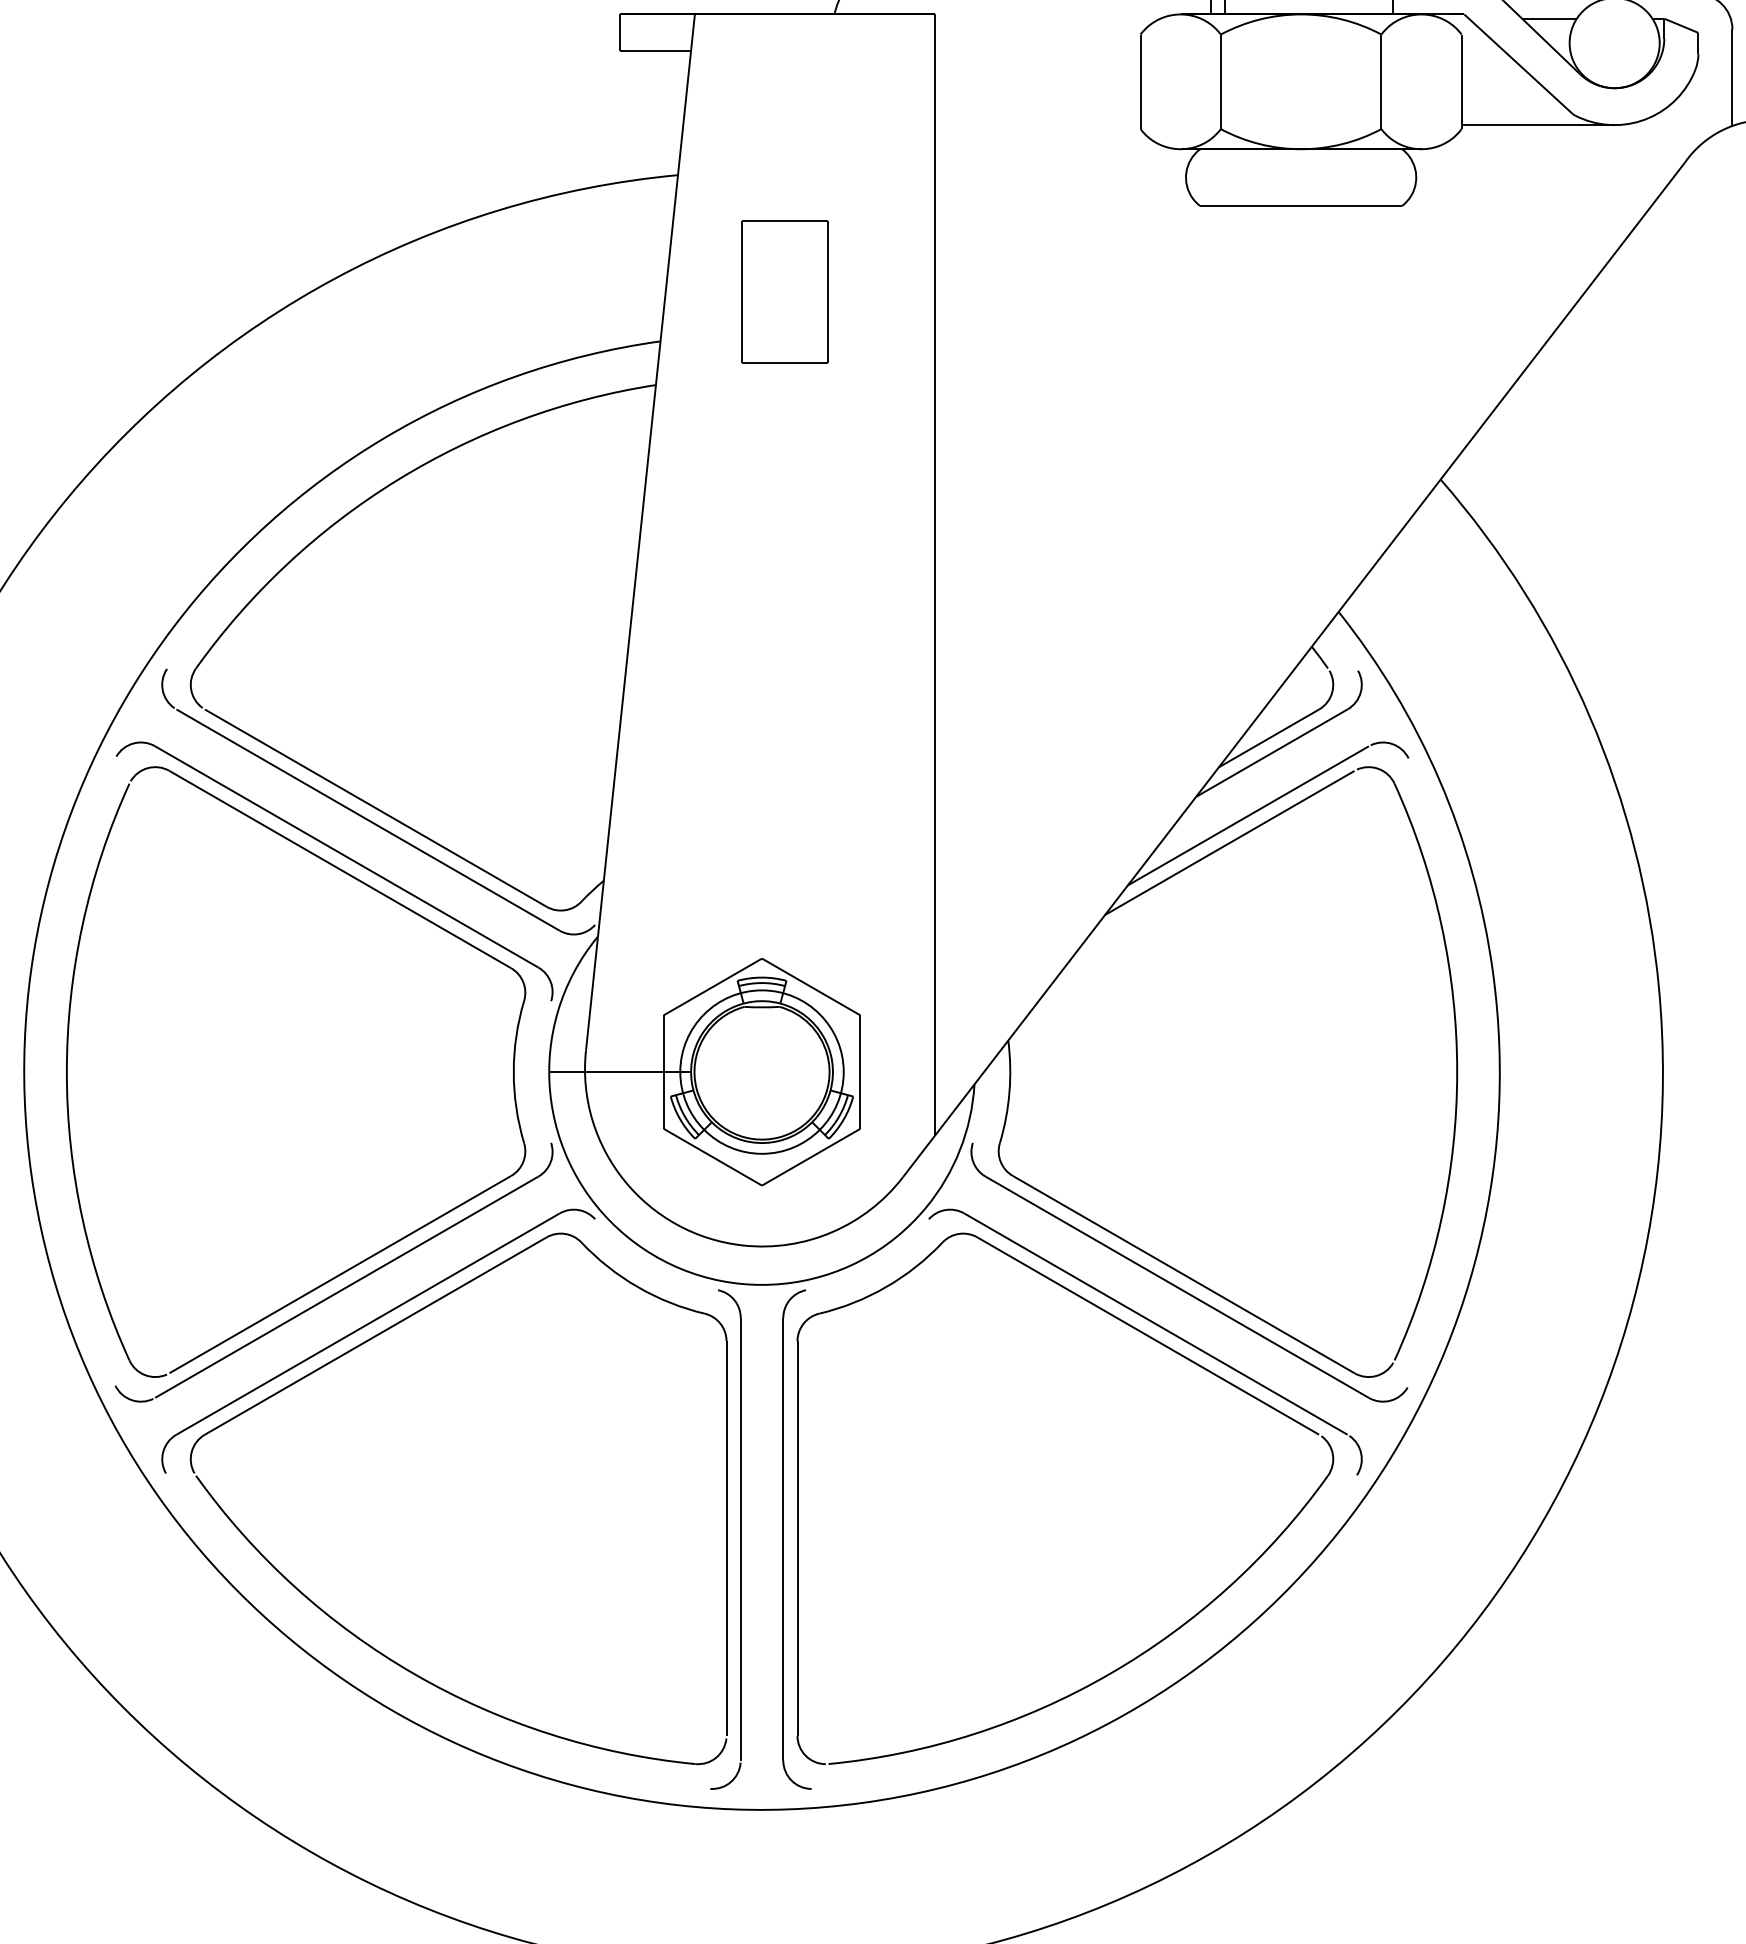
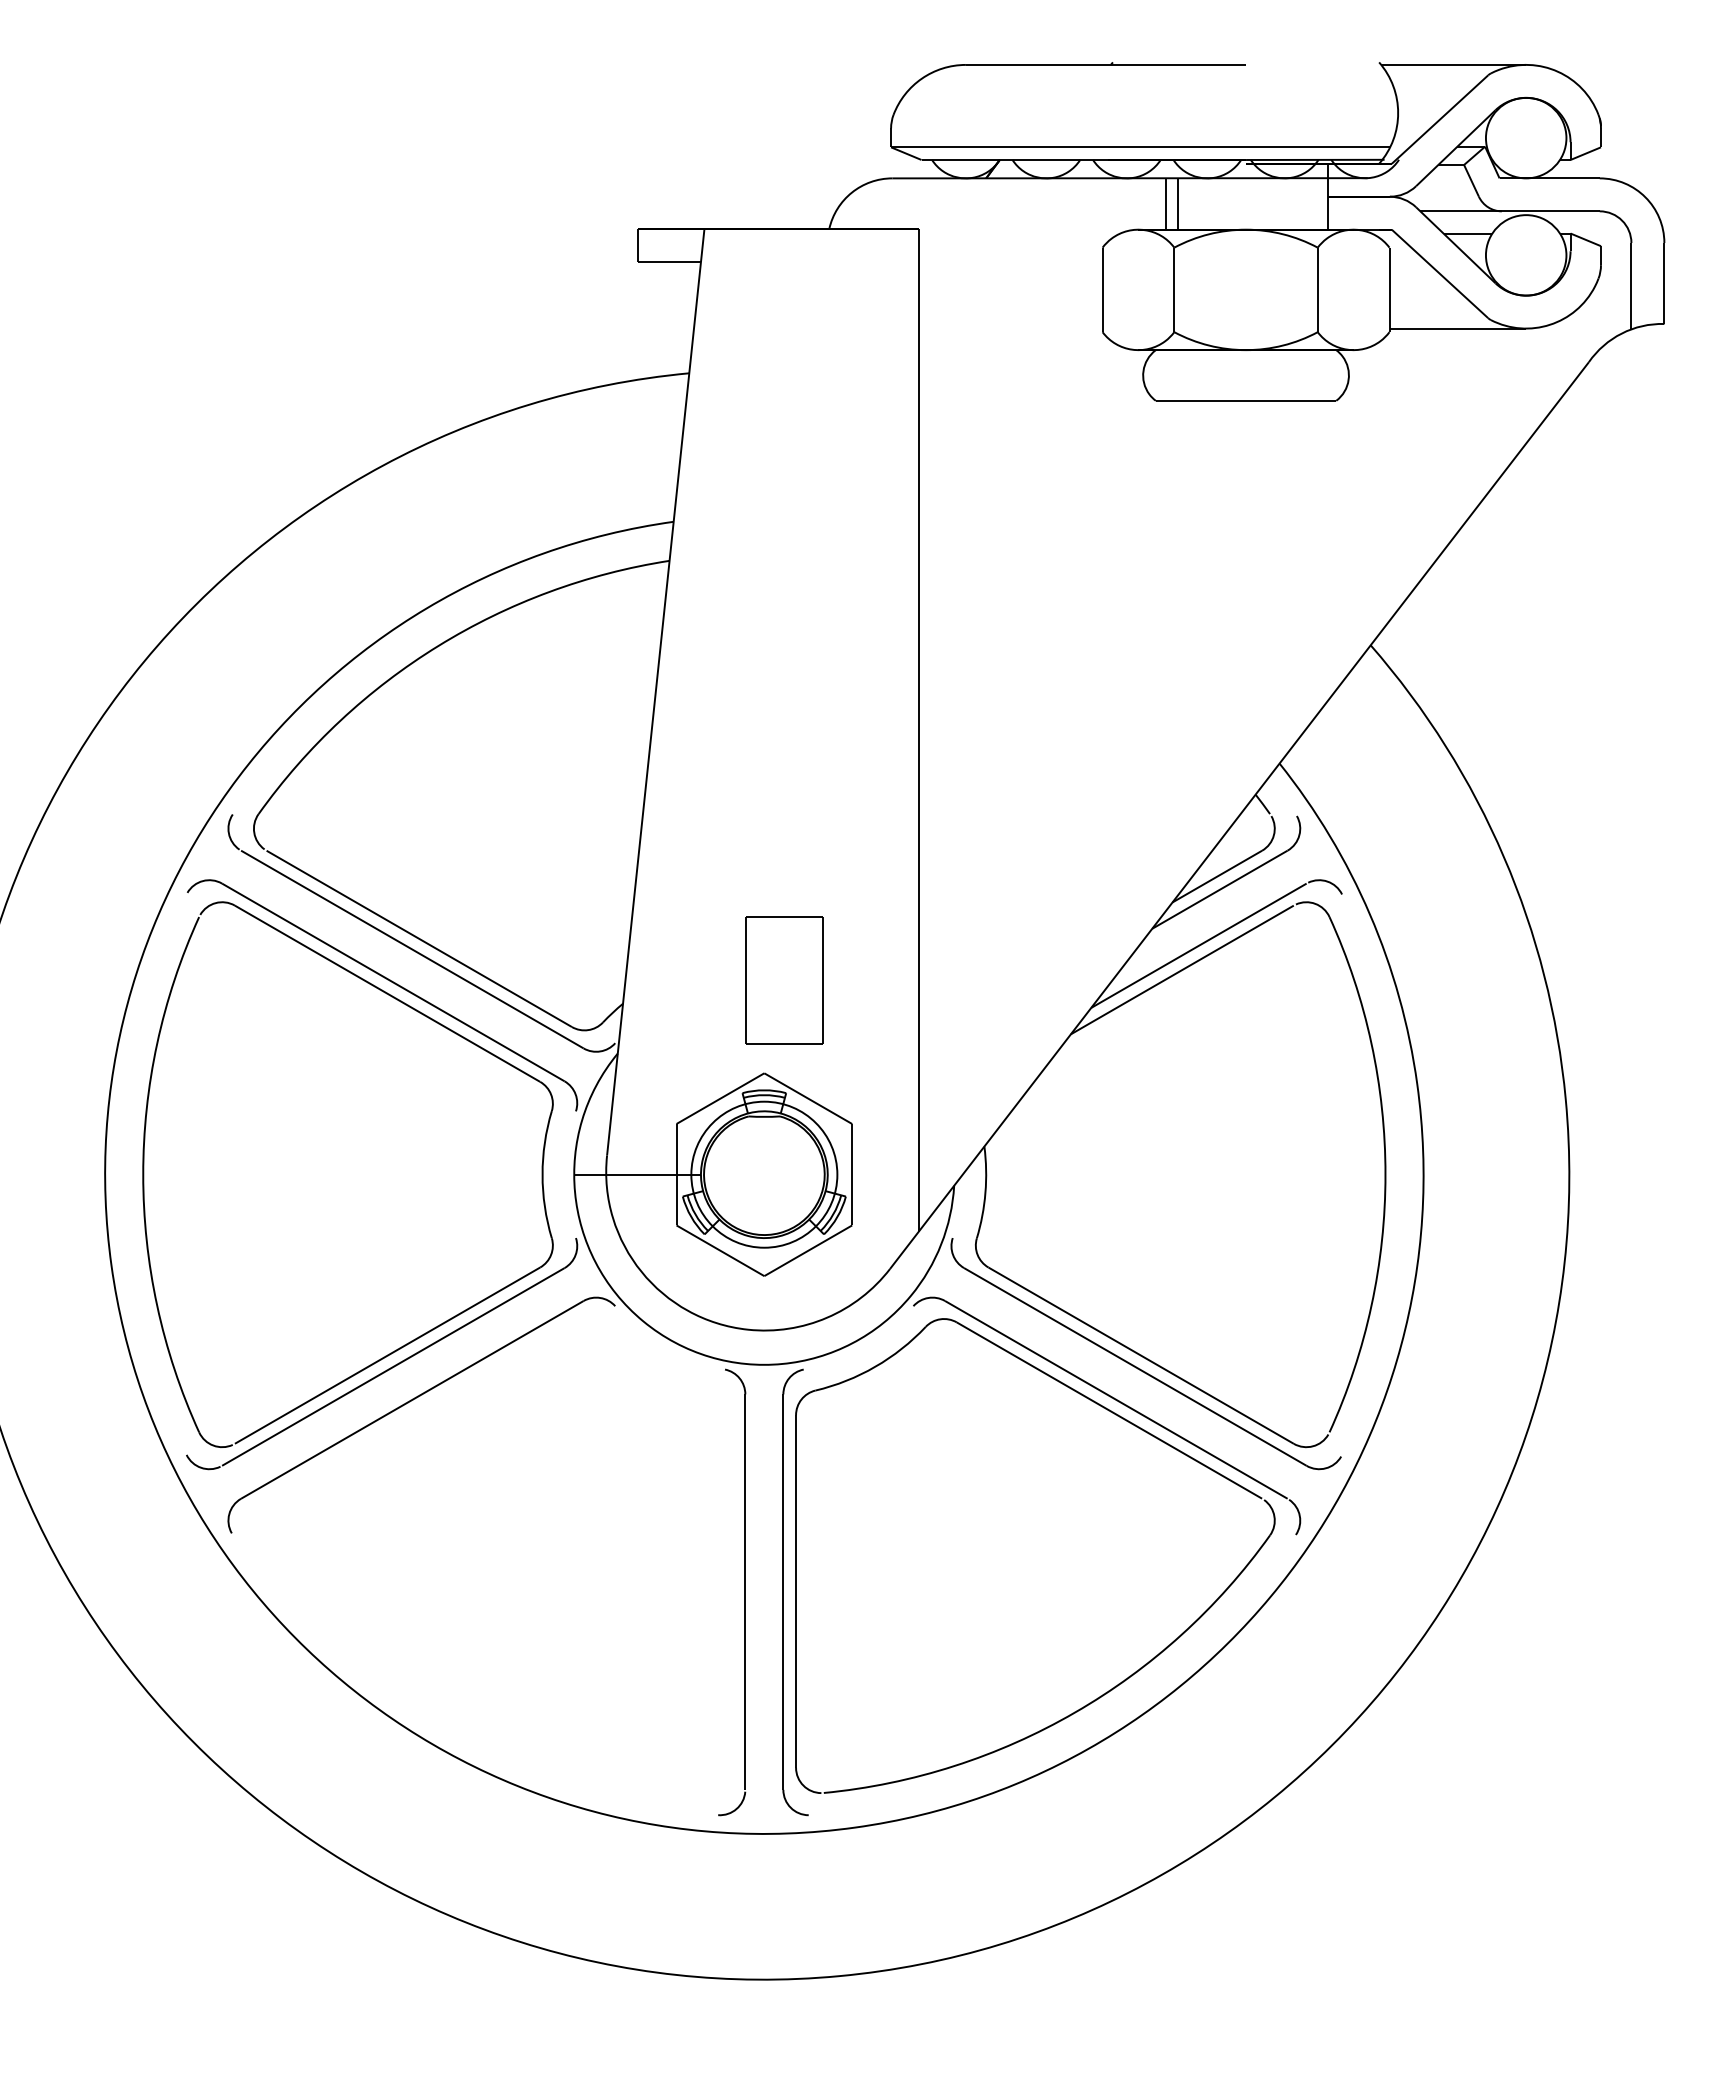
part: (784, 291) -> (784, 980), moved
part: (362, 1639) -> (407, 1681), removed

